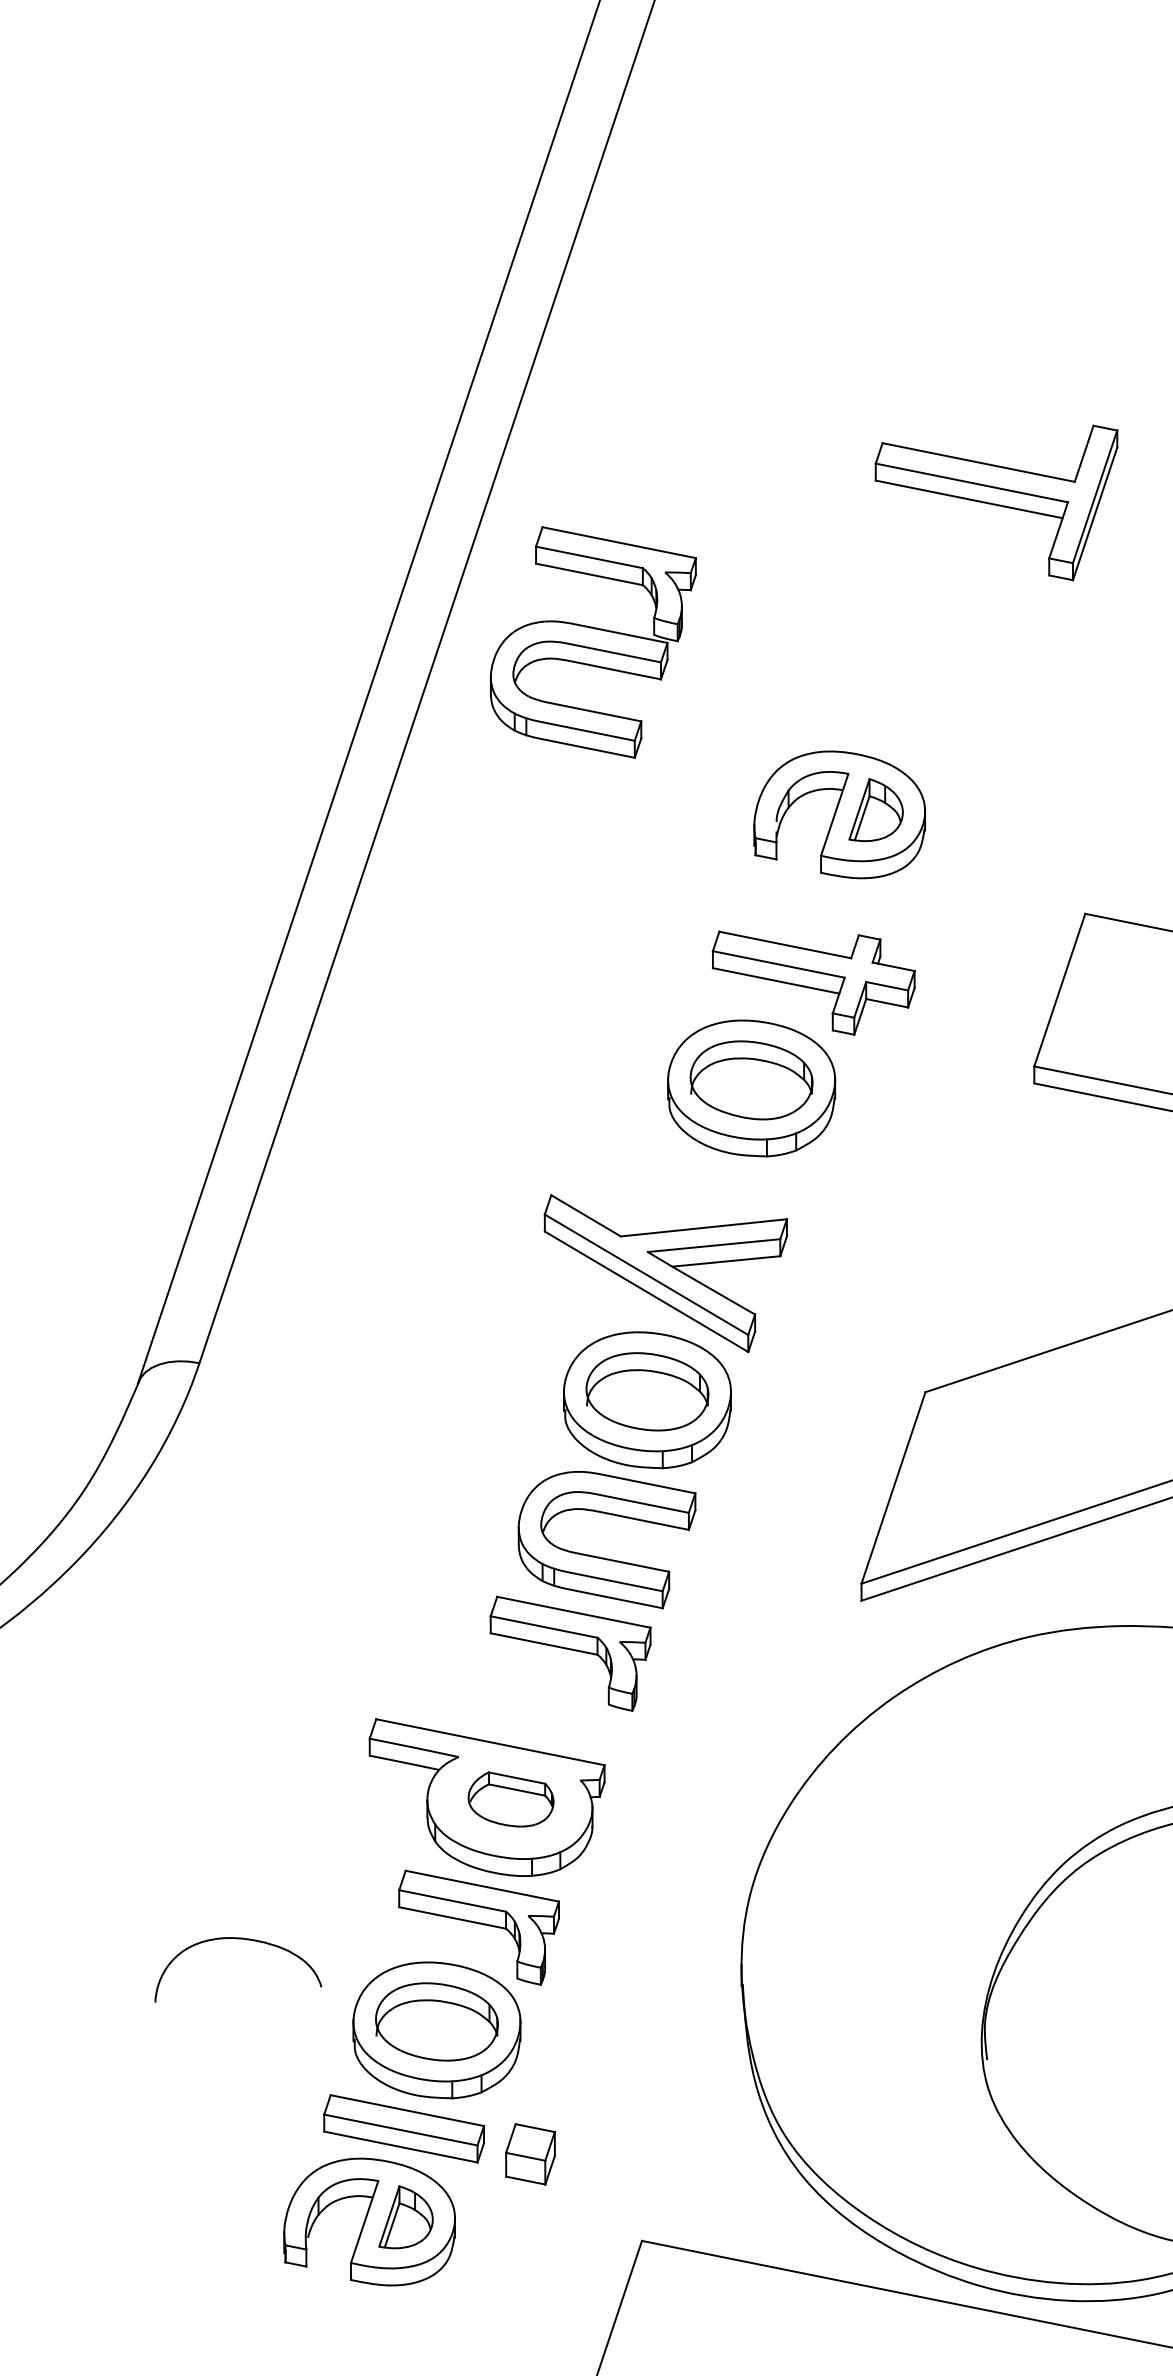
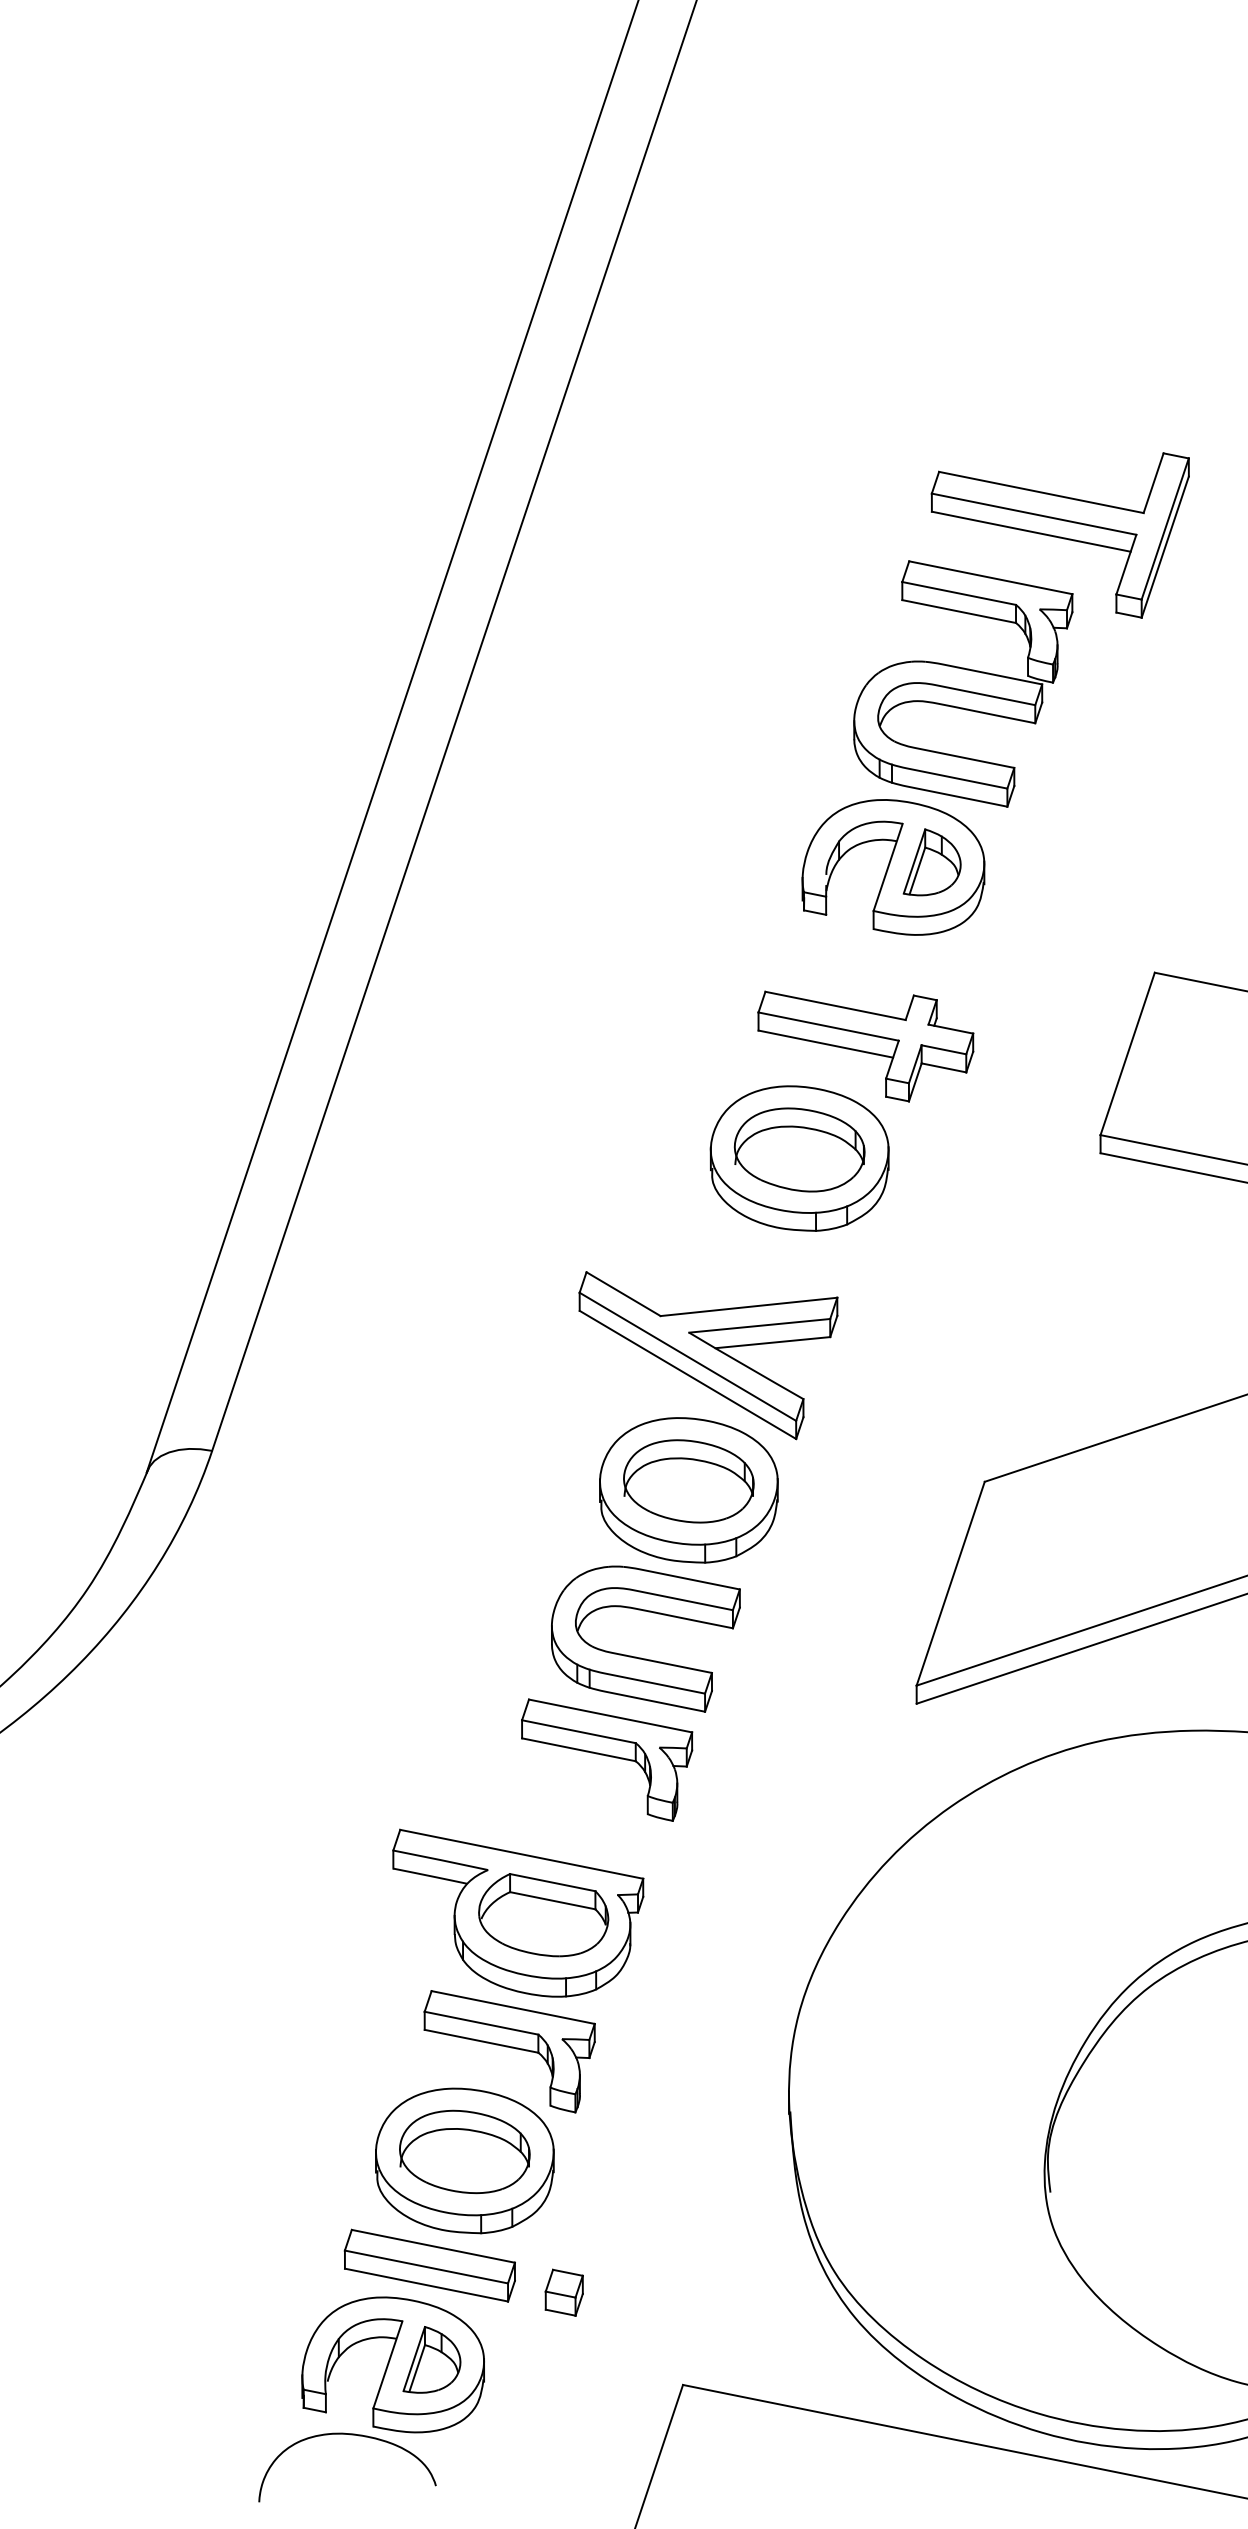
part: (593, 642) -> (963, 683), moved
part: (510, 1799) -> (543, 1915), size x1.43
curve: (241, 1939) -> (350, 2435), moved
part: (529, 2154) -> (563, 2292), size x0.71

